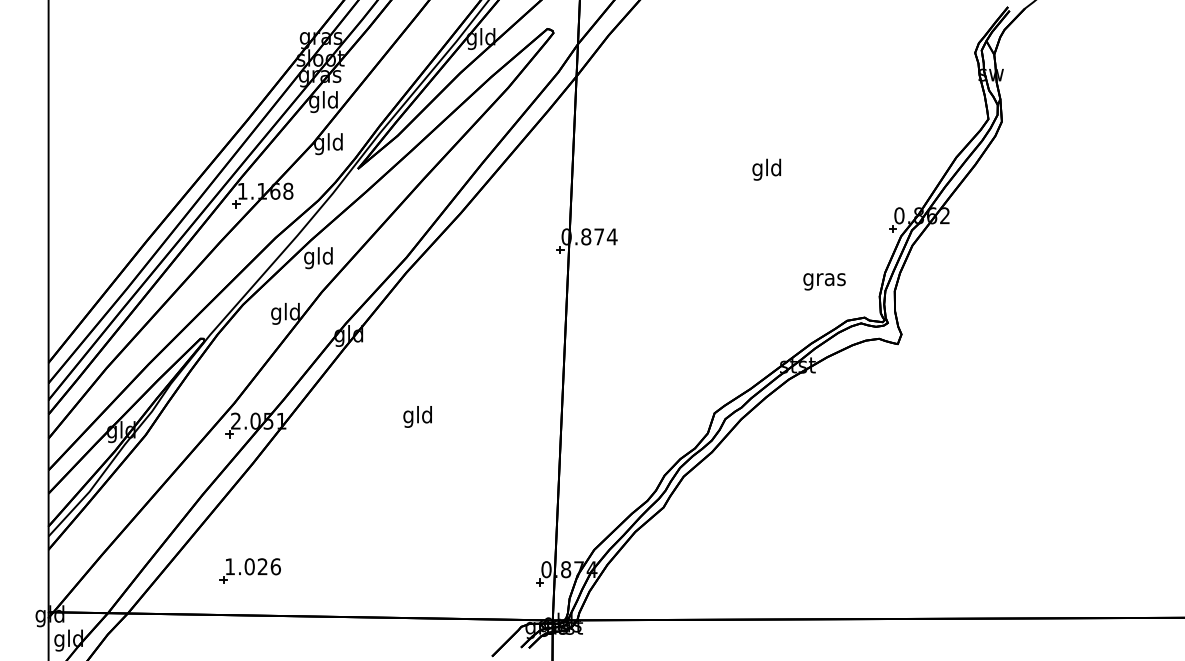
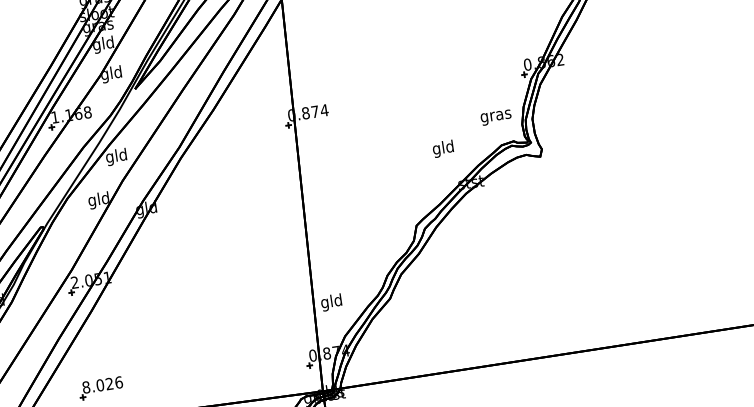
text: (766, 169) -> (443, 148), moved
text: (824, 281) -> (496, 117), moved
text: (417, 416) -> (331, 302), moved
text: (230, 566) -> (86, 387), 1.026 -> 8.026

